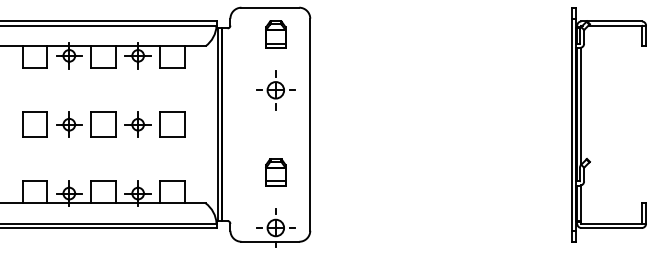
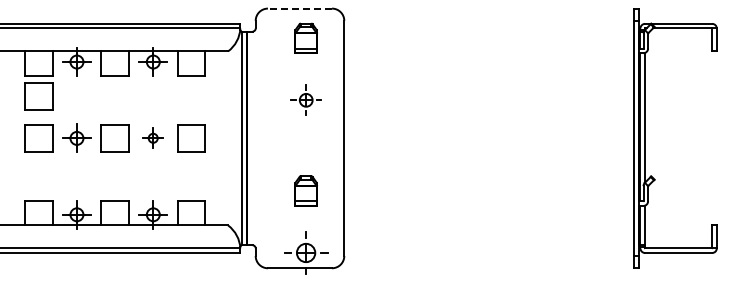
line: (269, 7) -> (299, 8), solid -> dashed
part: (34, 86) -> (38, 96), added
part: (276, 90) -> (306, 100), size x0.7
part: (137, 123) -> (152, 137), size x0.7

